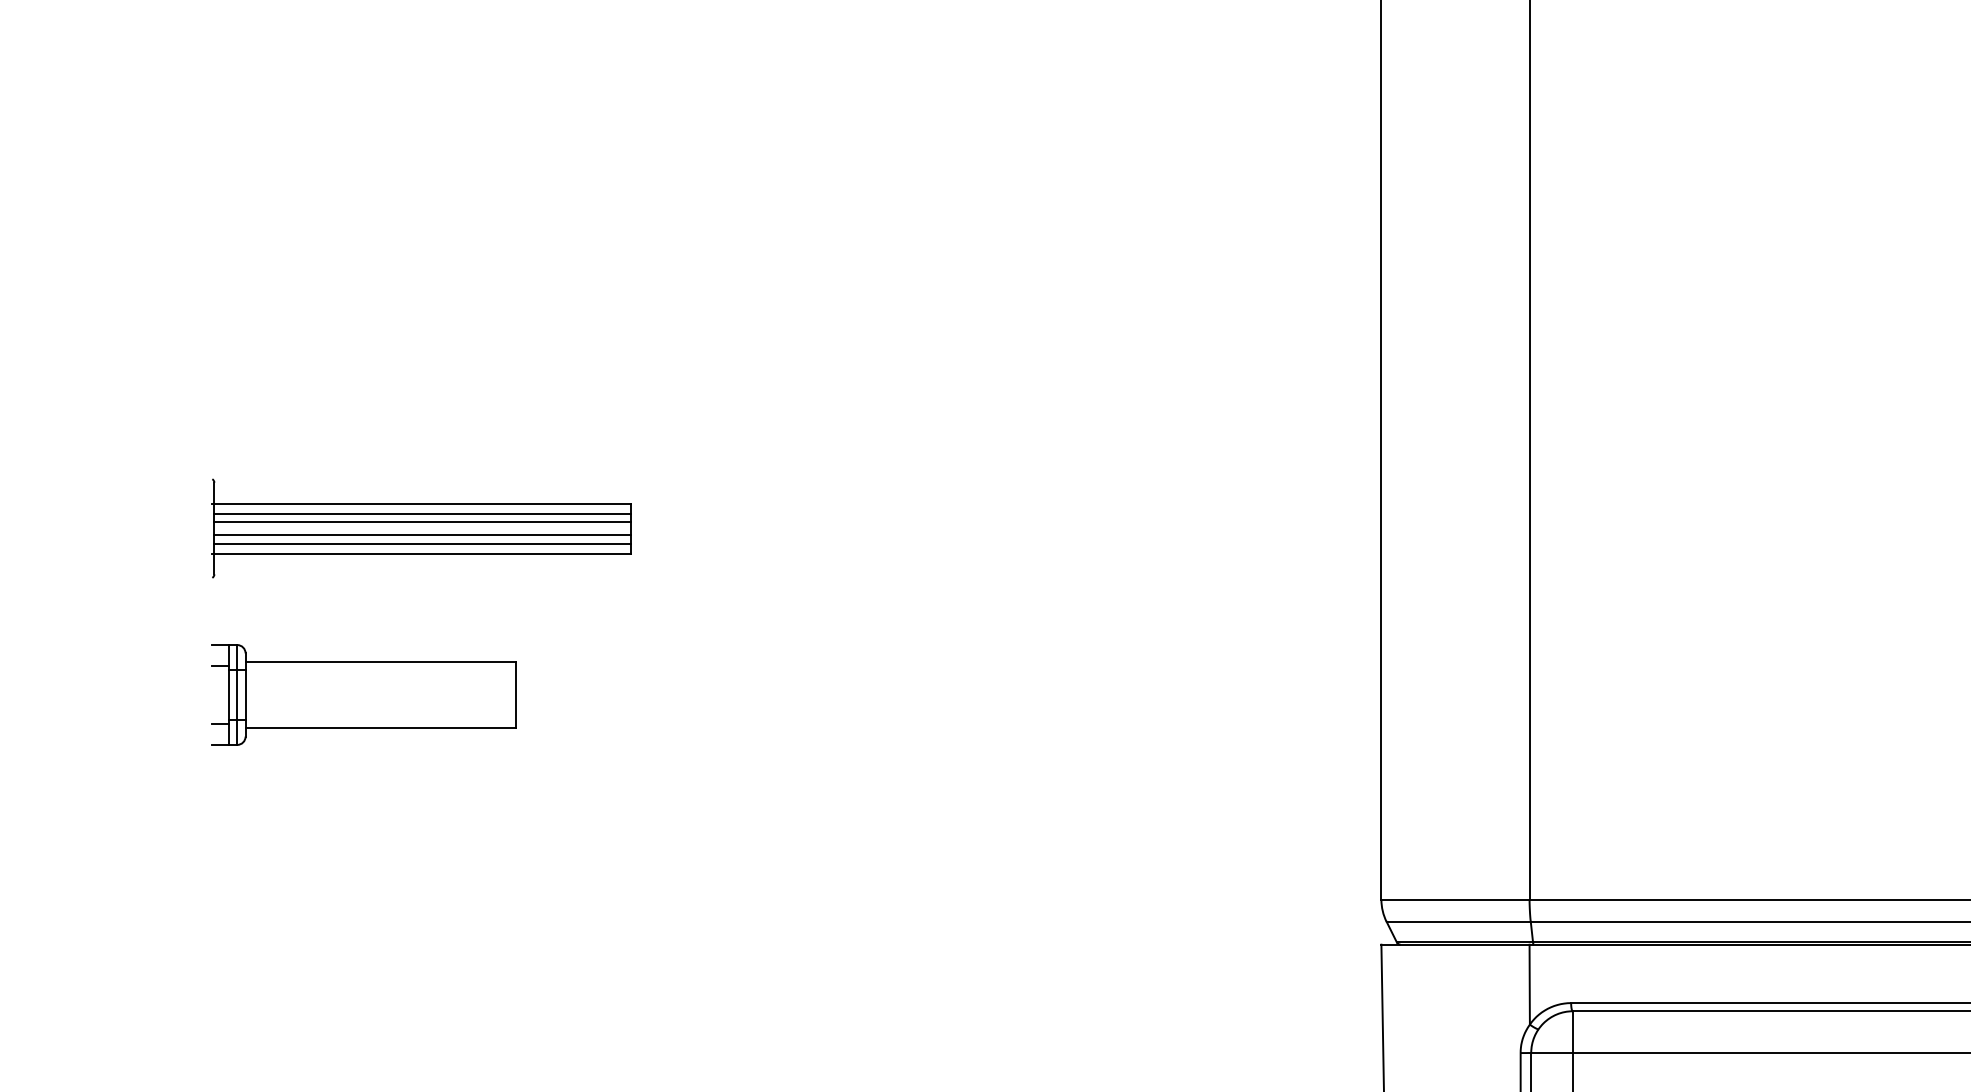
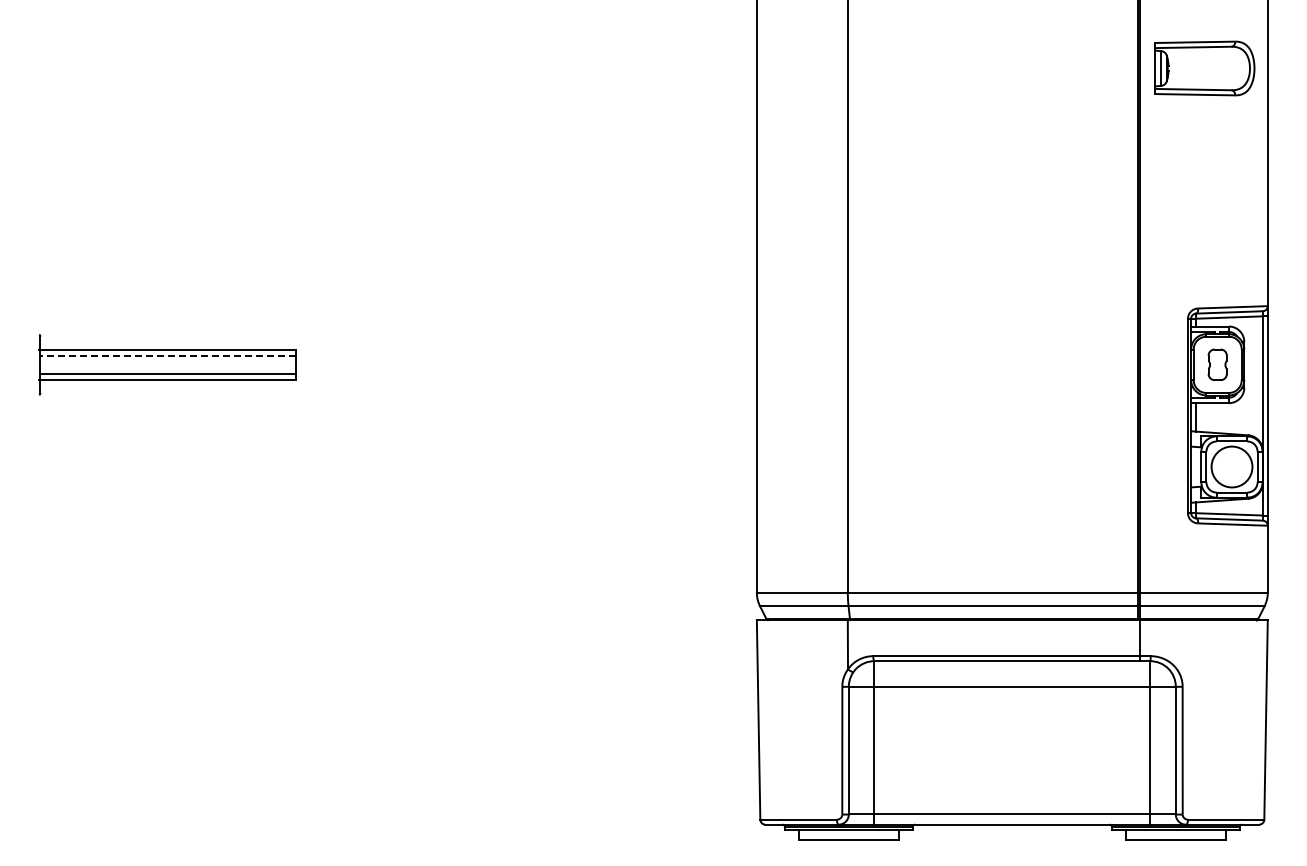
line: (422, 513) -> (168, 355), solid -> dashed
line: (421, 521) -> (167, 360), removed
line: (421, 534) -> (167, 368), removed
part: (364, 694) -> (132, 466), removed

